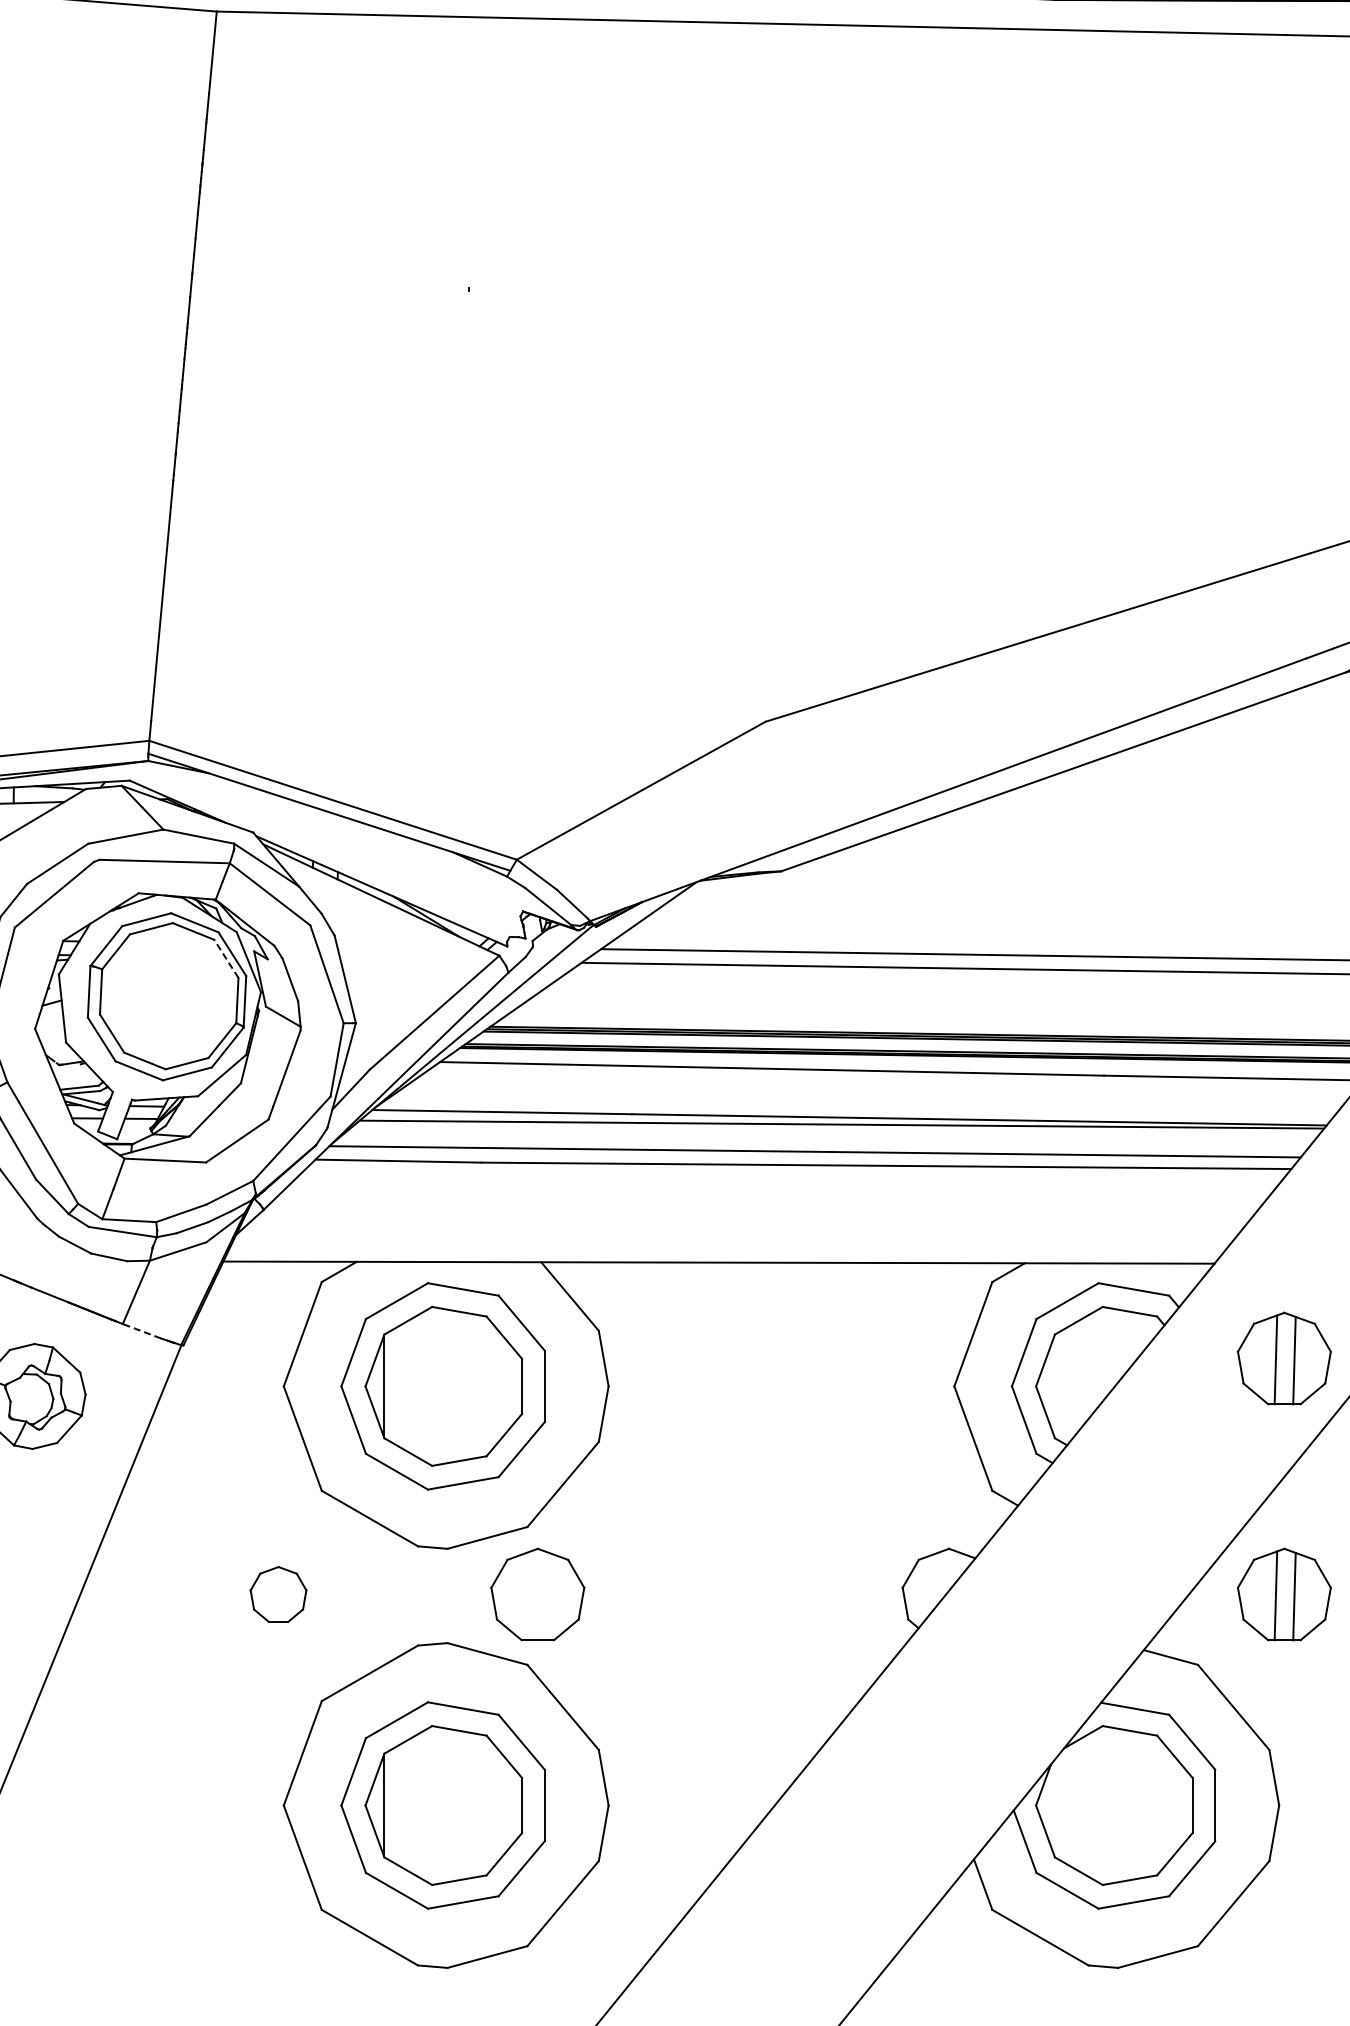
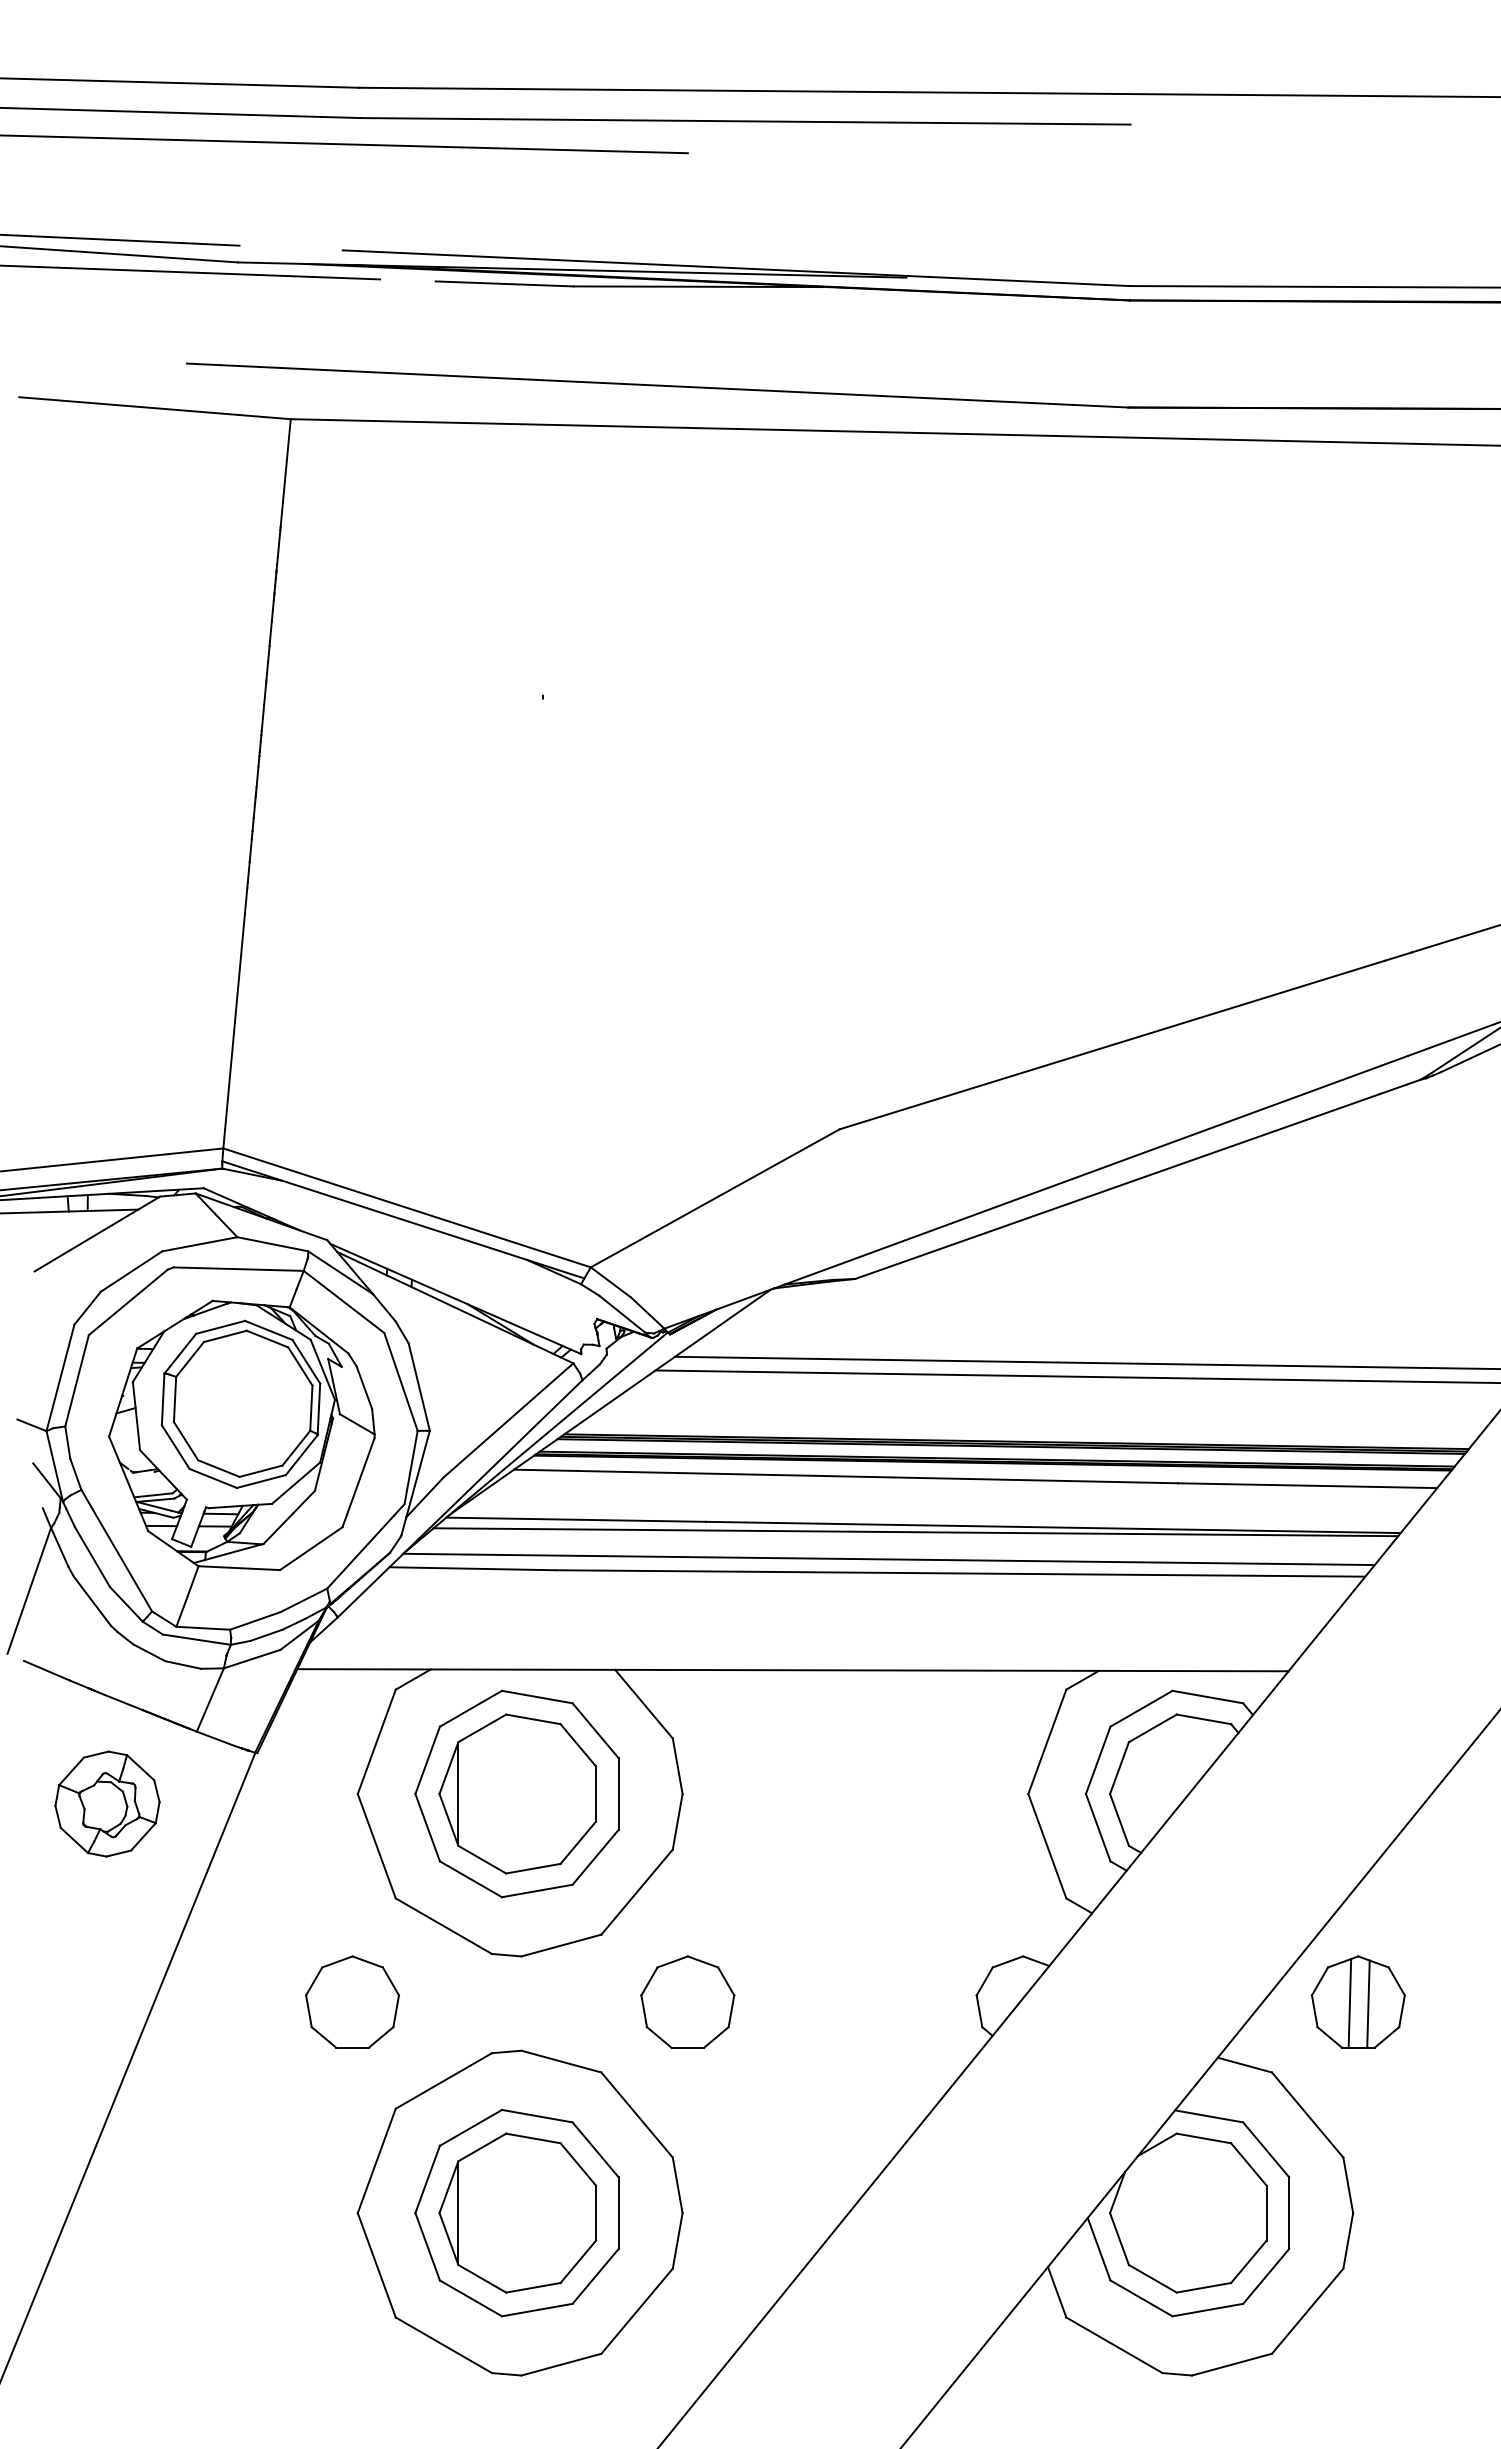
line: (226, 958) -> (300, 1366), dashed -> solid
line: (141, 1330) -> (215, 1738), dashed -> solid
part: (1283, 1357) -> (1357, 1765), removed
part: (278, 1593) -> (352, 2001), size x1.67
part: (537, 1593) -> (687, 2001), moved

